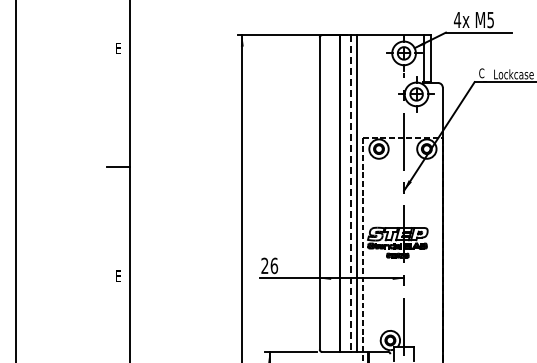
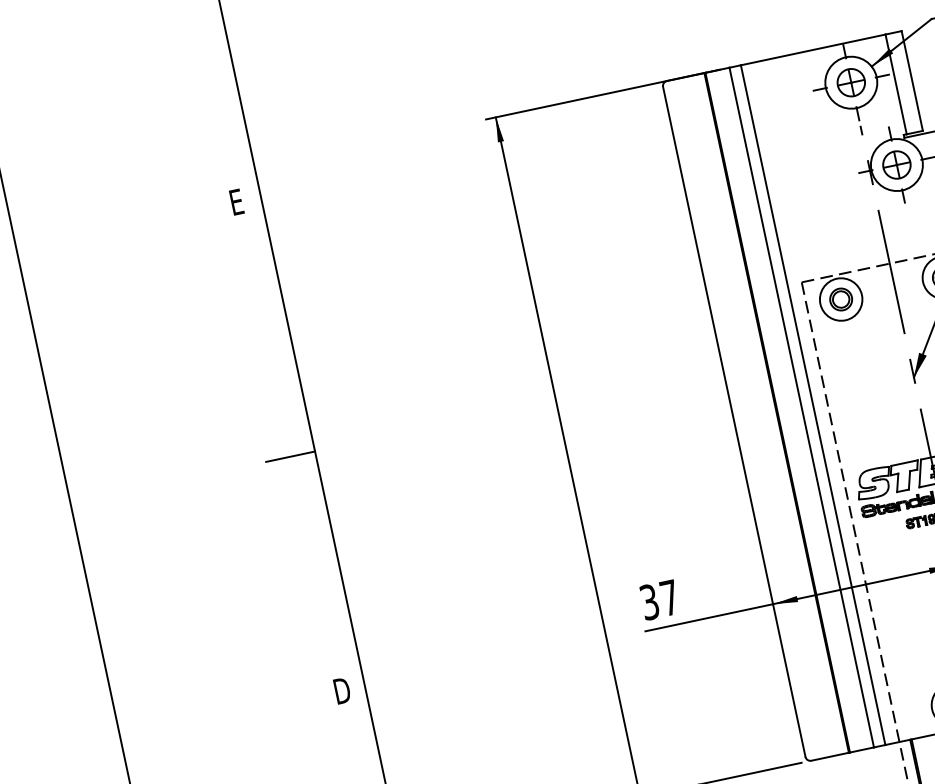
line: (351, 194) -> (802, 409), dashed -> solid
text: (269, 265) -> (659, 599), 26 -> 37
text: (119, 276) -> (342, 691), E -> D

